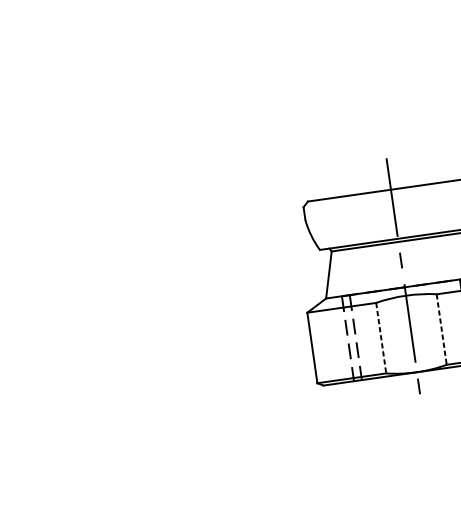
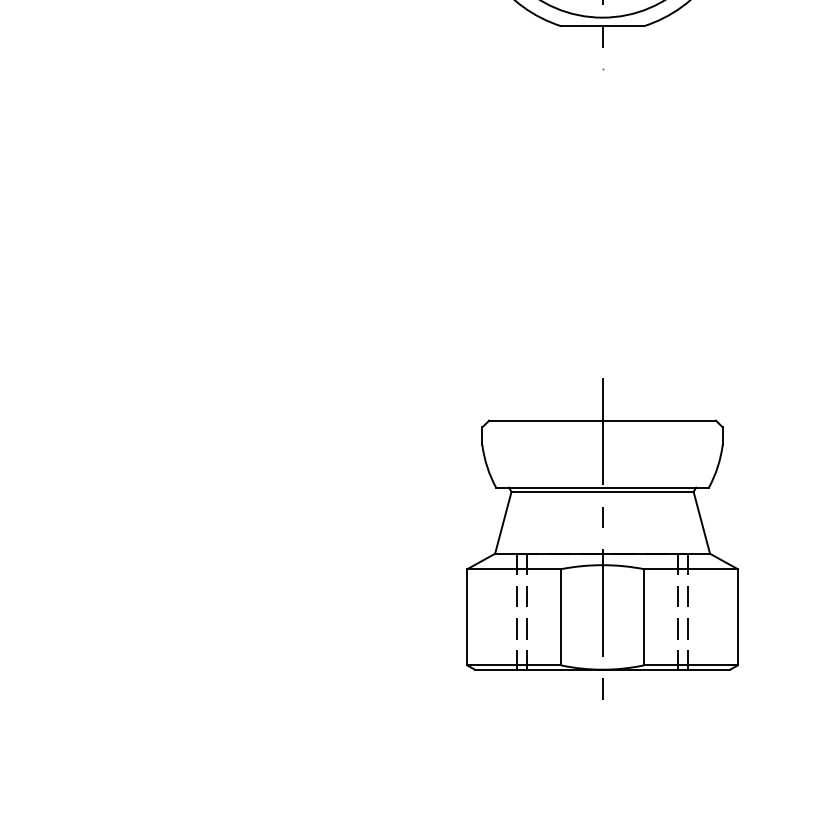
line: (441, 329) -> (643, 617), dashed -> solid
line: (381, 338) -> (561, 617), dashed -> solid

